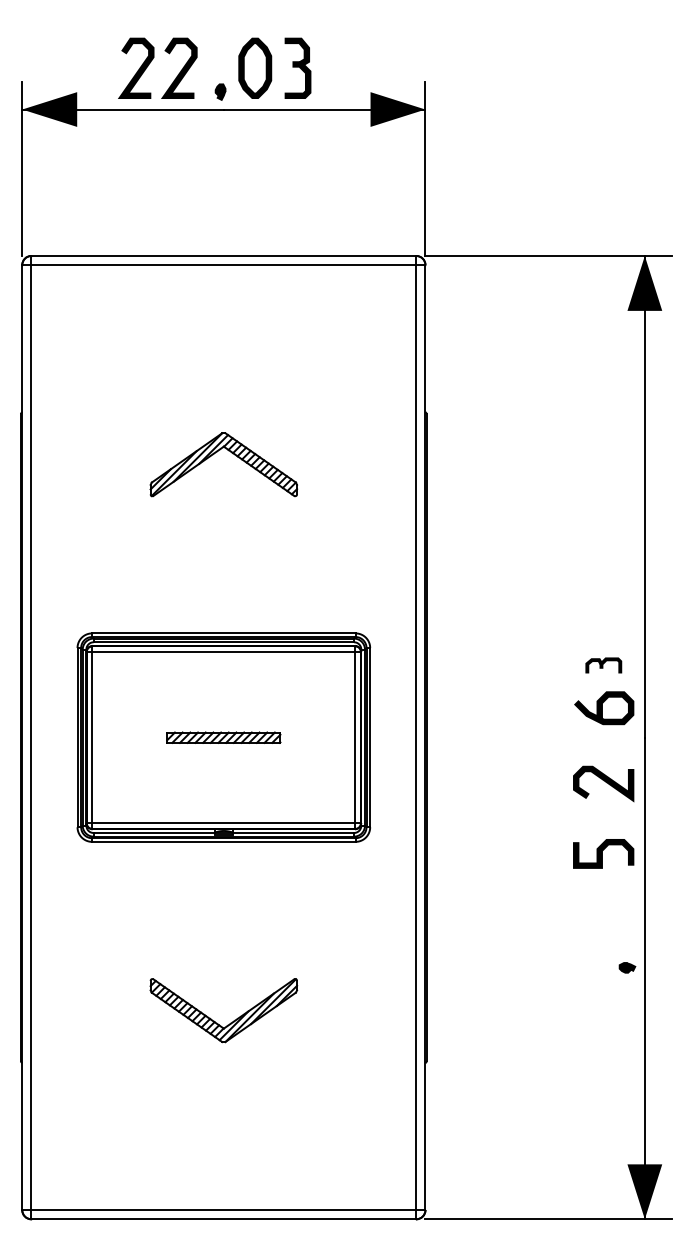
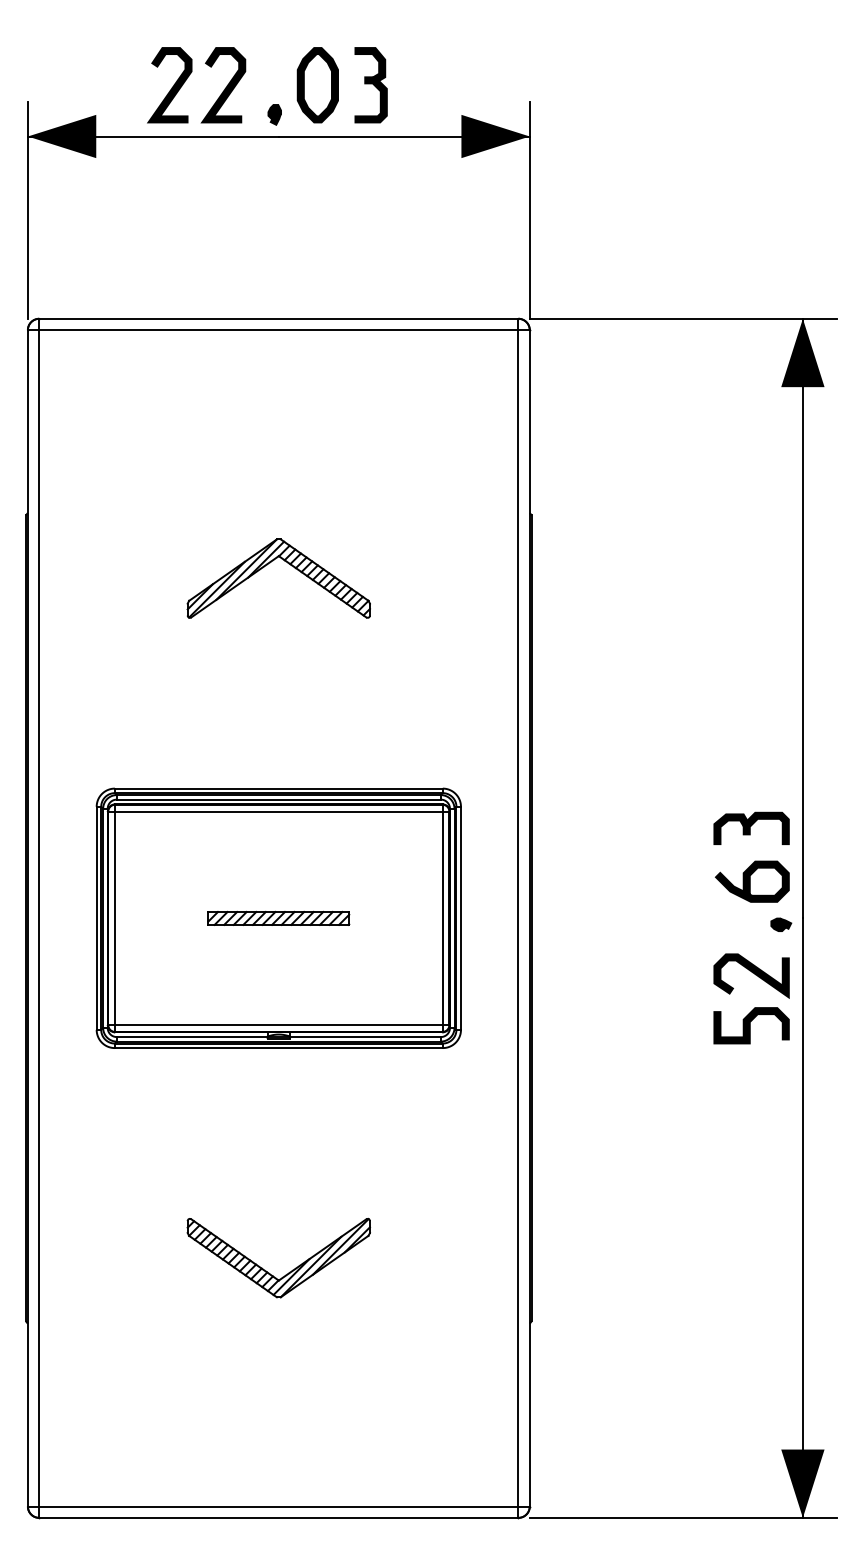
part: (603, 665) -> (751, 828), size x1.67
curve: (602, 853) -> (750, 1025), moved
part: (627, 967) -> (781, 924), moved

